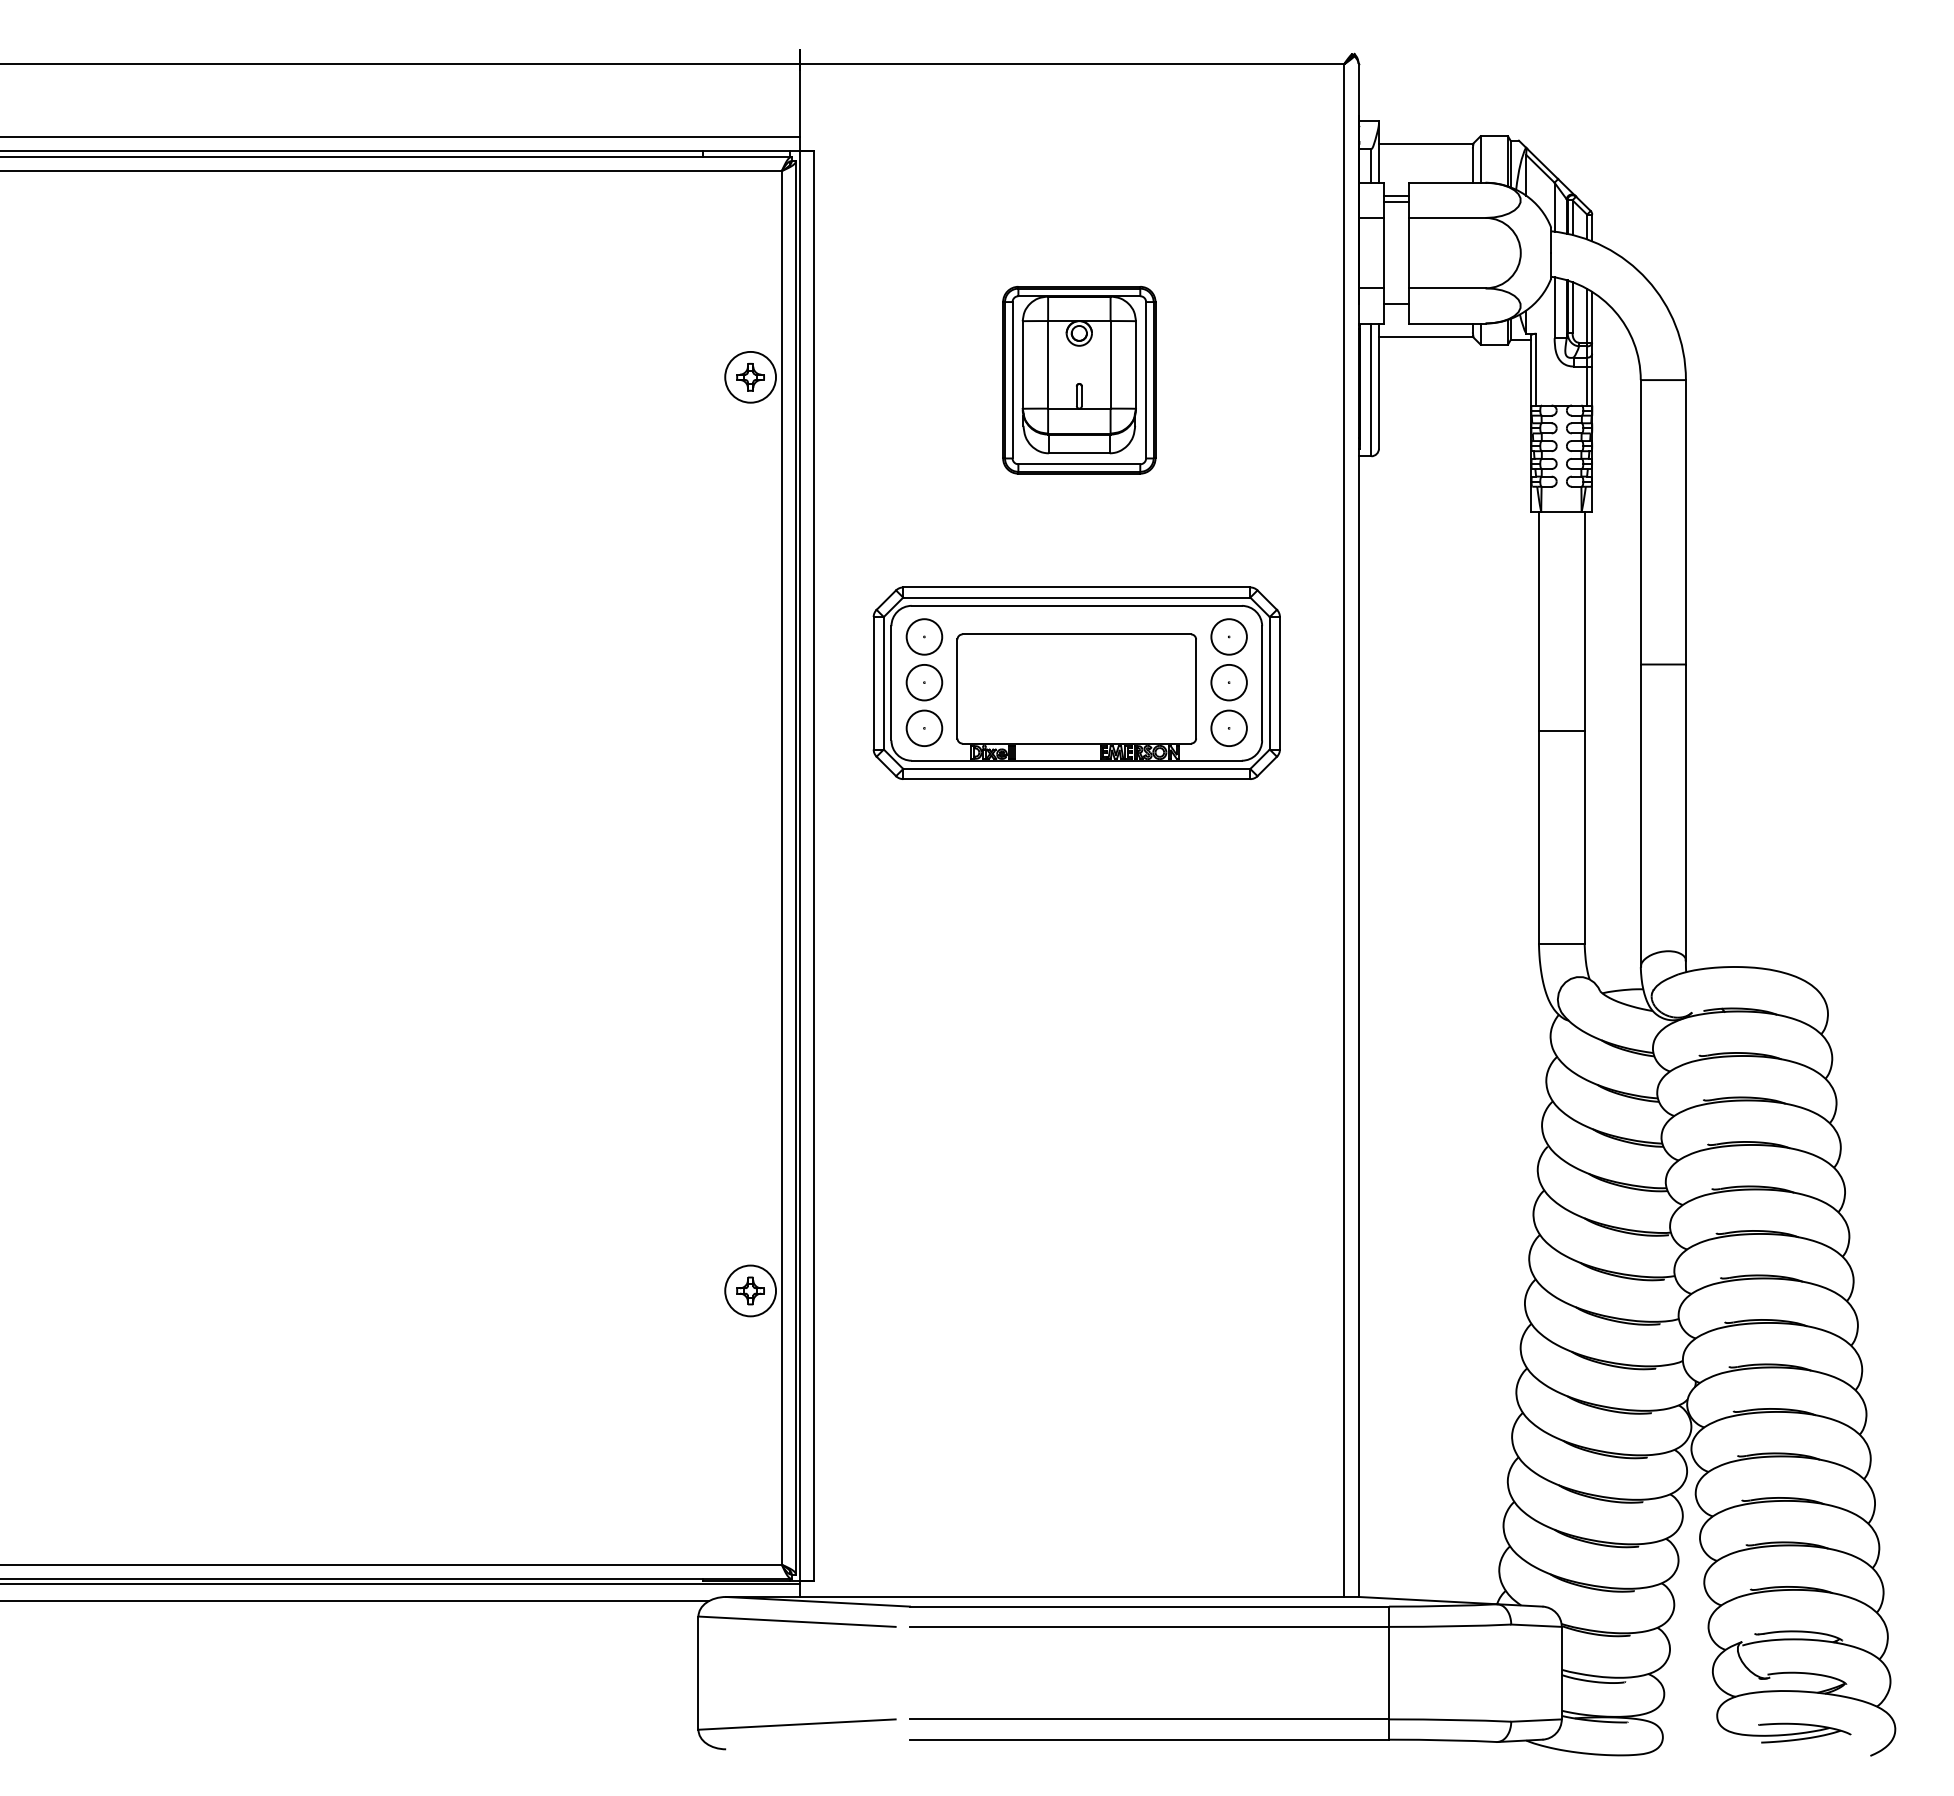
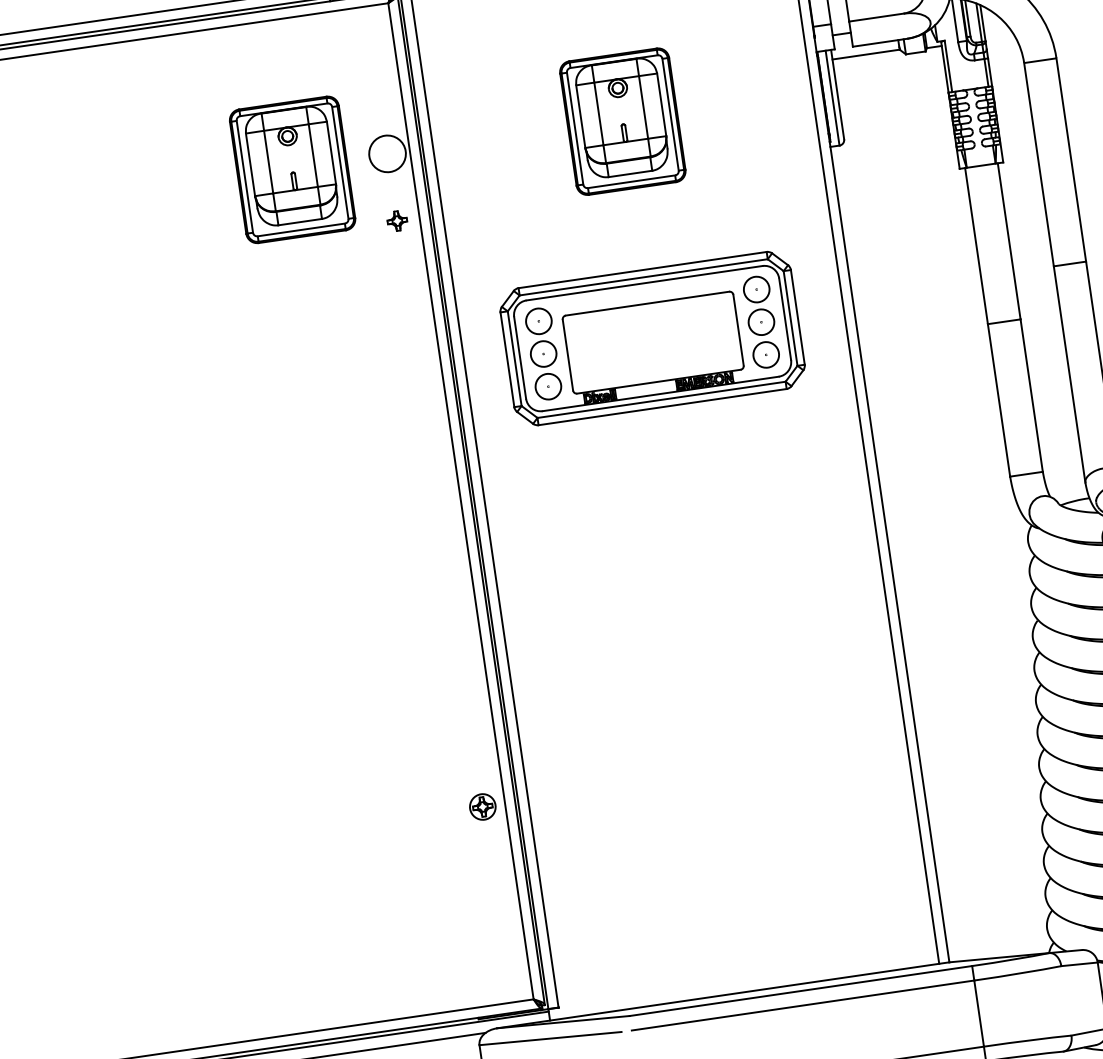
part: (750, 377) -> (397, 221), moved
part: (617, 380) -> (292, 170), added
circle: (750, 1290) -> (482, 806), size x0.7

